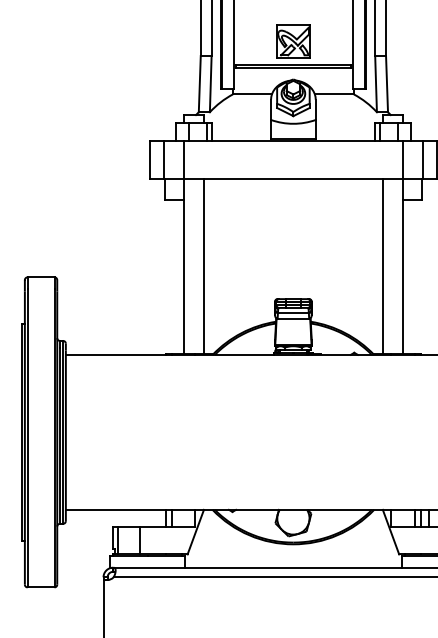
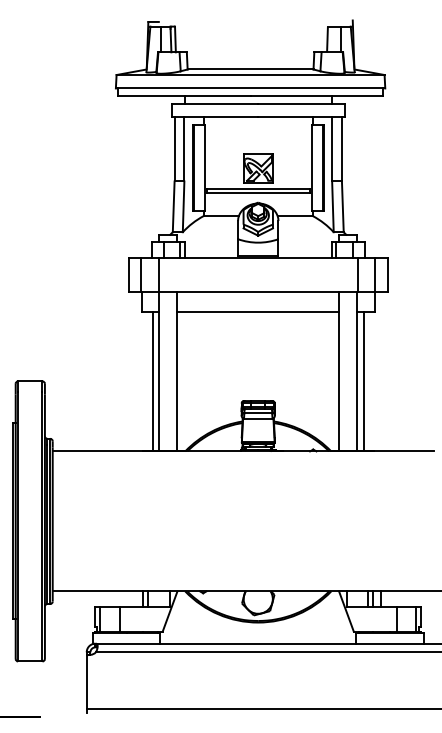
line: (293, 199) -> (258, 311), added
line: (176, 276) -> (152, 380), added
line: (409, 276) -> (363, 380), added

